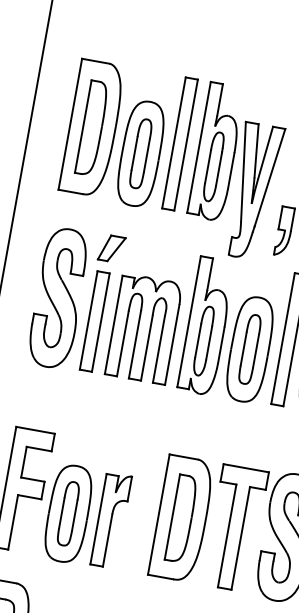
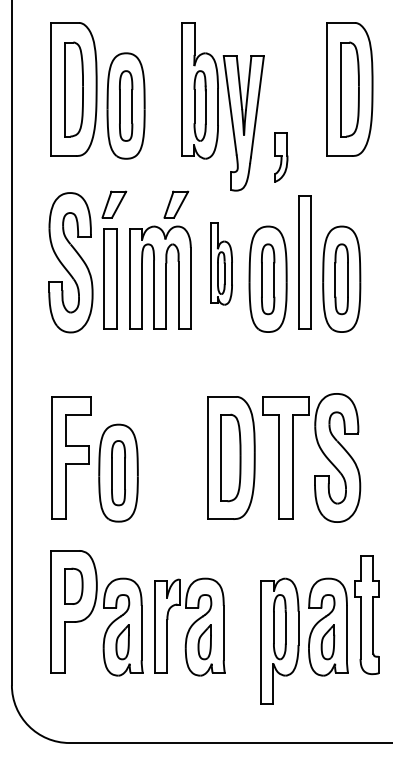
part: (179, 143) -> (162, 89), removed
part: (173, 259) -> (176, 204), added
part: (206, 325) -> (221, 263), size x0.6
part: (110, 519) -> (161, 471), removed

